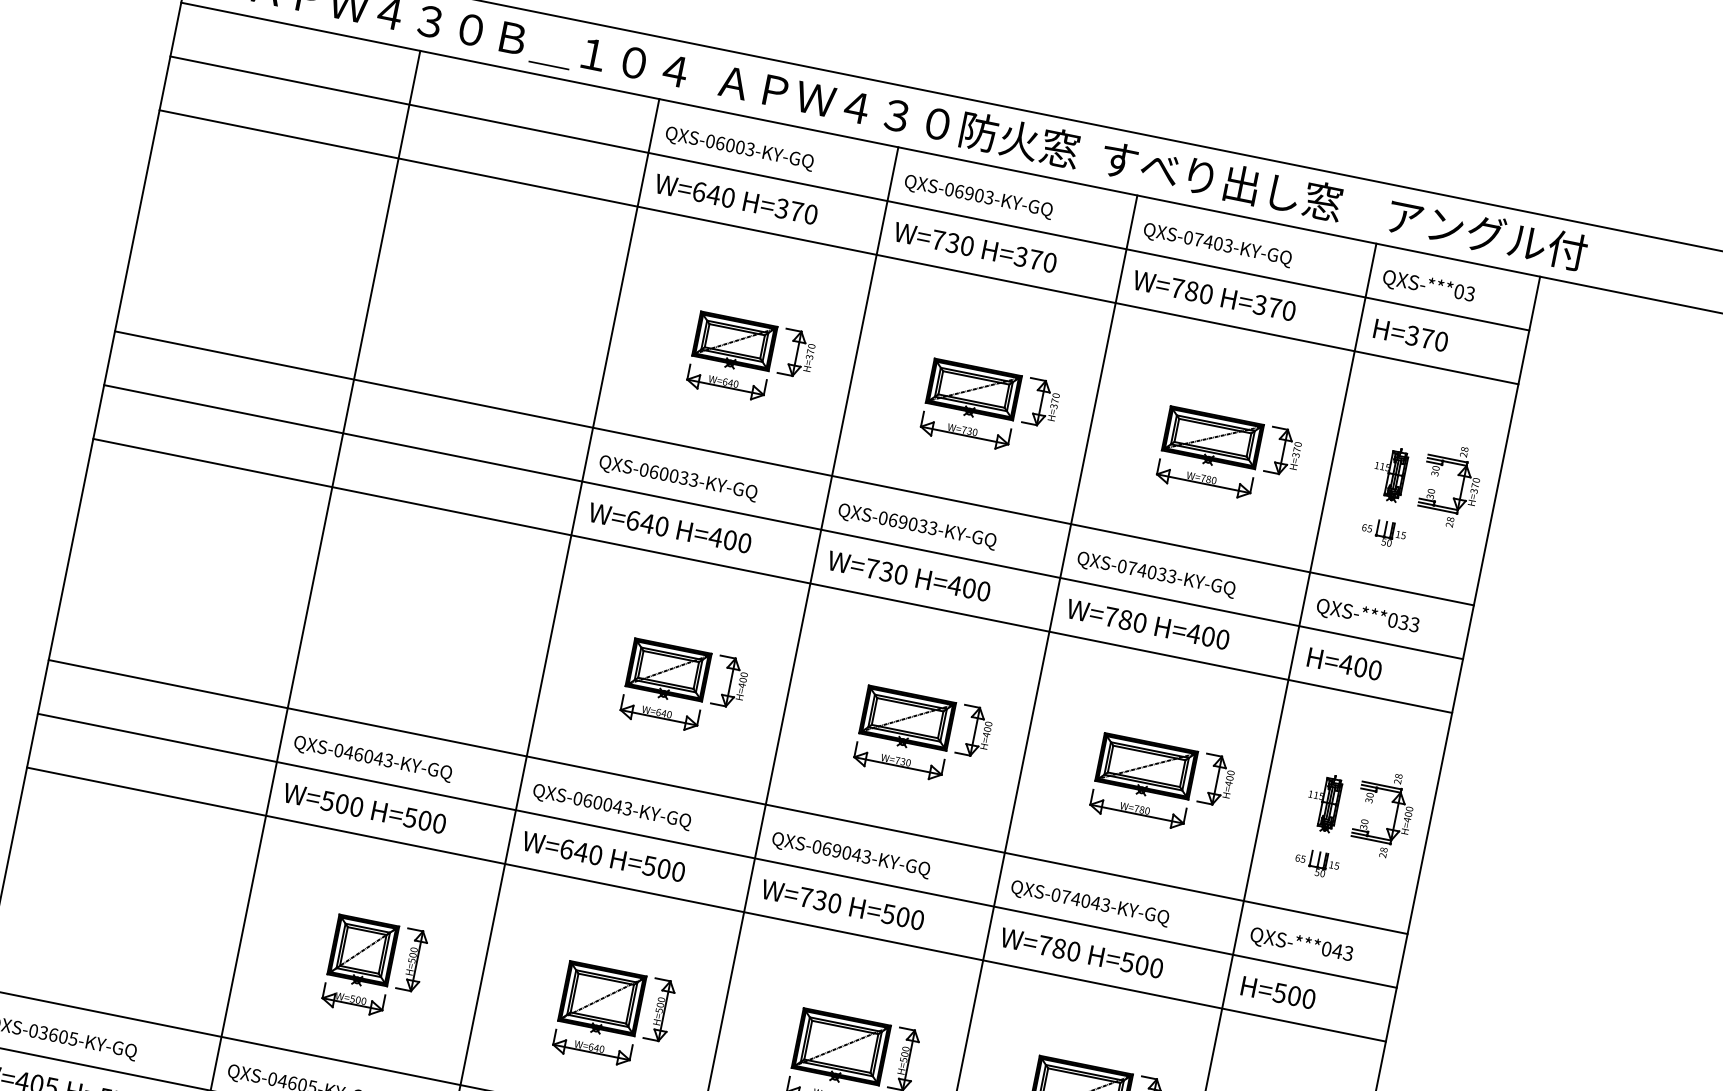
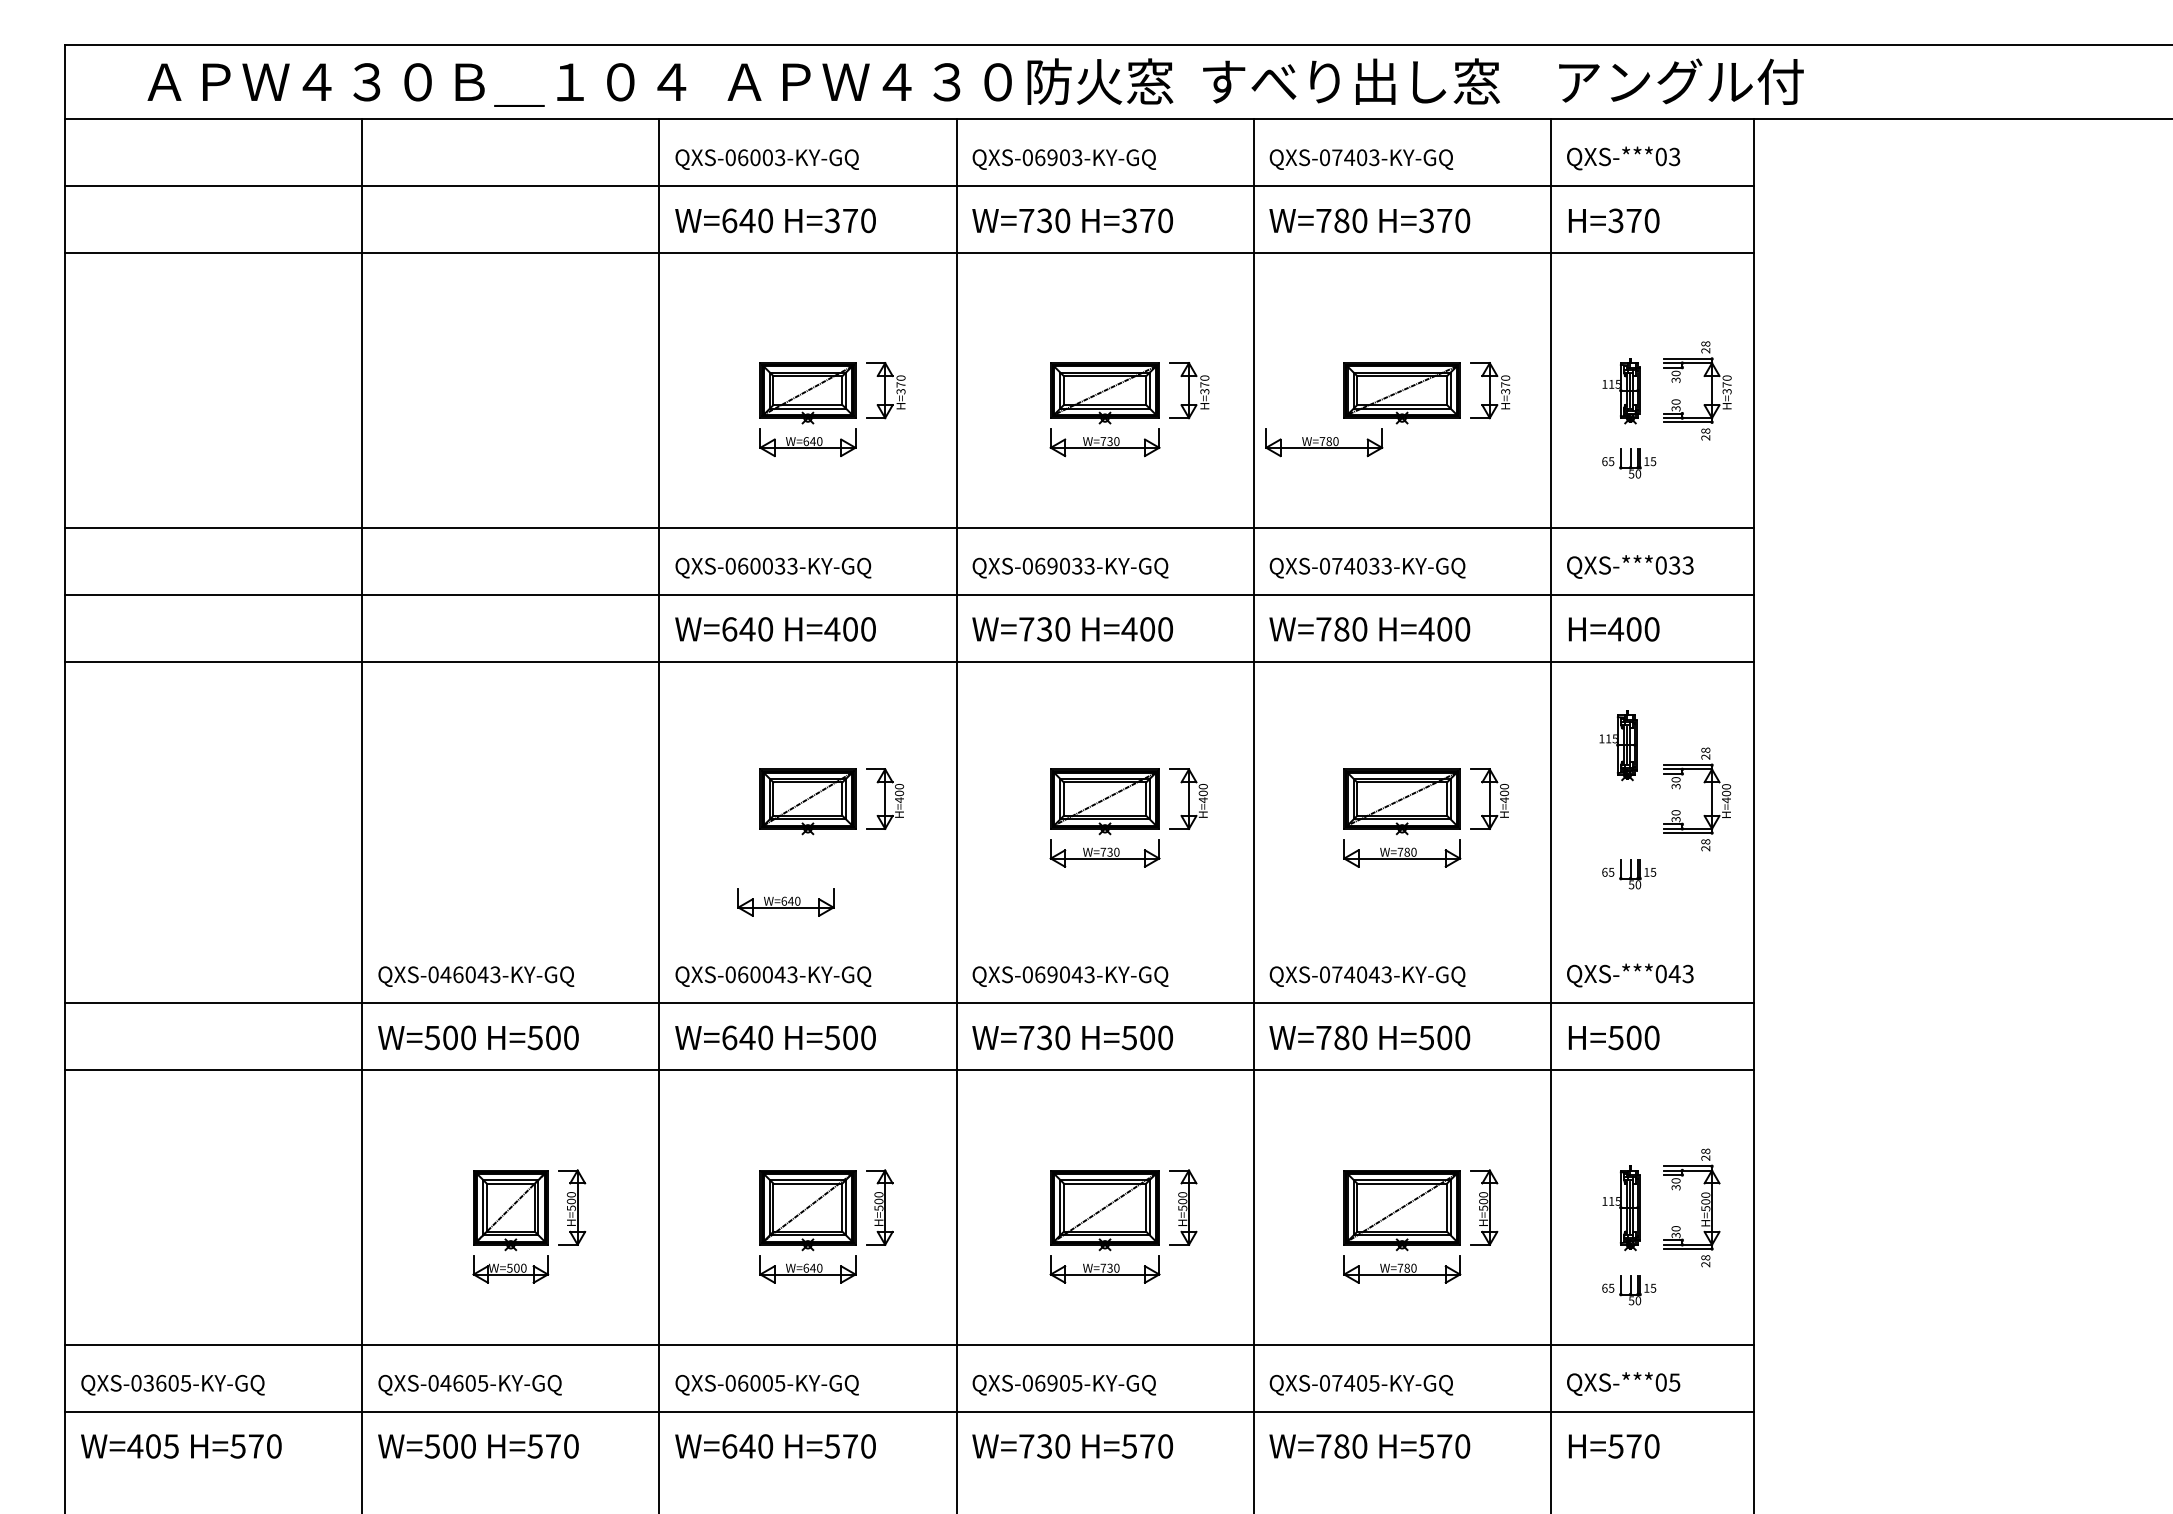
part: (1204, 479) -> (1324, 442), moved
part: (659, 713) -> (785, 902), moved
line: (728, 796) -> (909, 936), removed
part: (1323, 802) -> (1618, 745), moved

